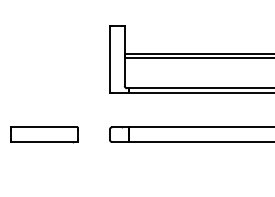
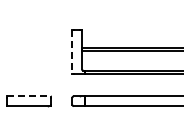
line: (110, 59) -> (72, 51), solid -> dashed
line: (43, 127) -> (28, 96), solid -> dashed

